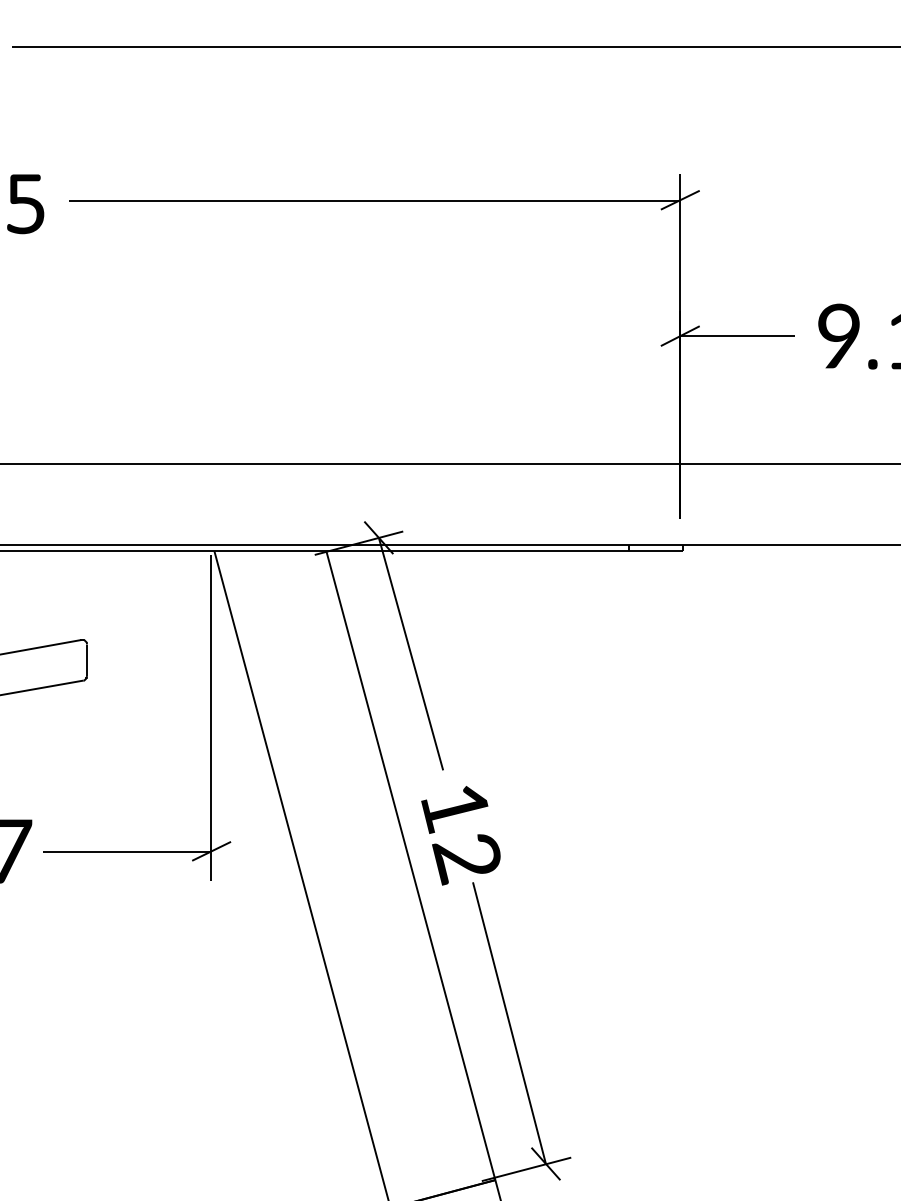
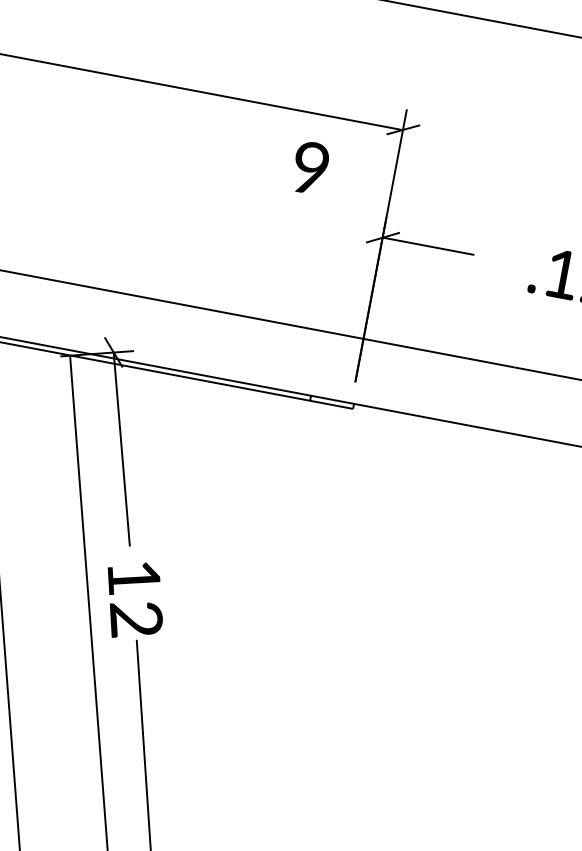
text: (838, 335) -> (310, 167), moved

